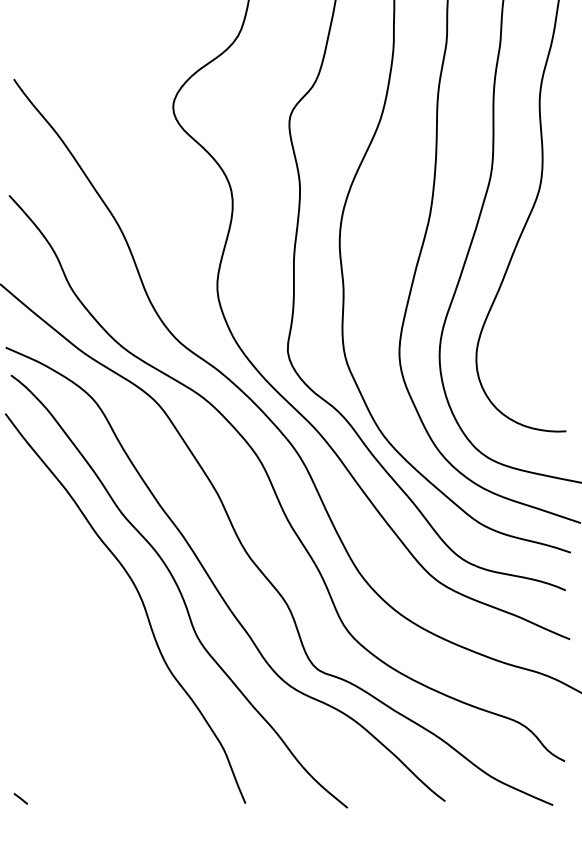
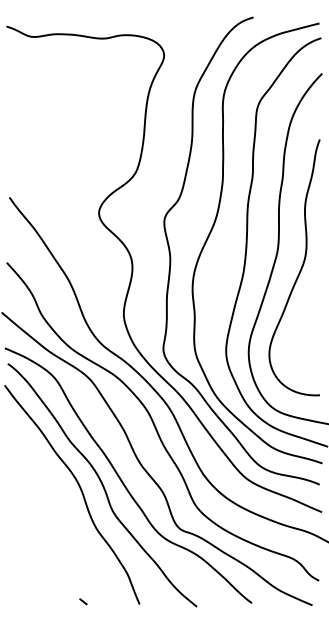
line: (21, 798) -> (83, 601), moved

